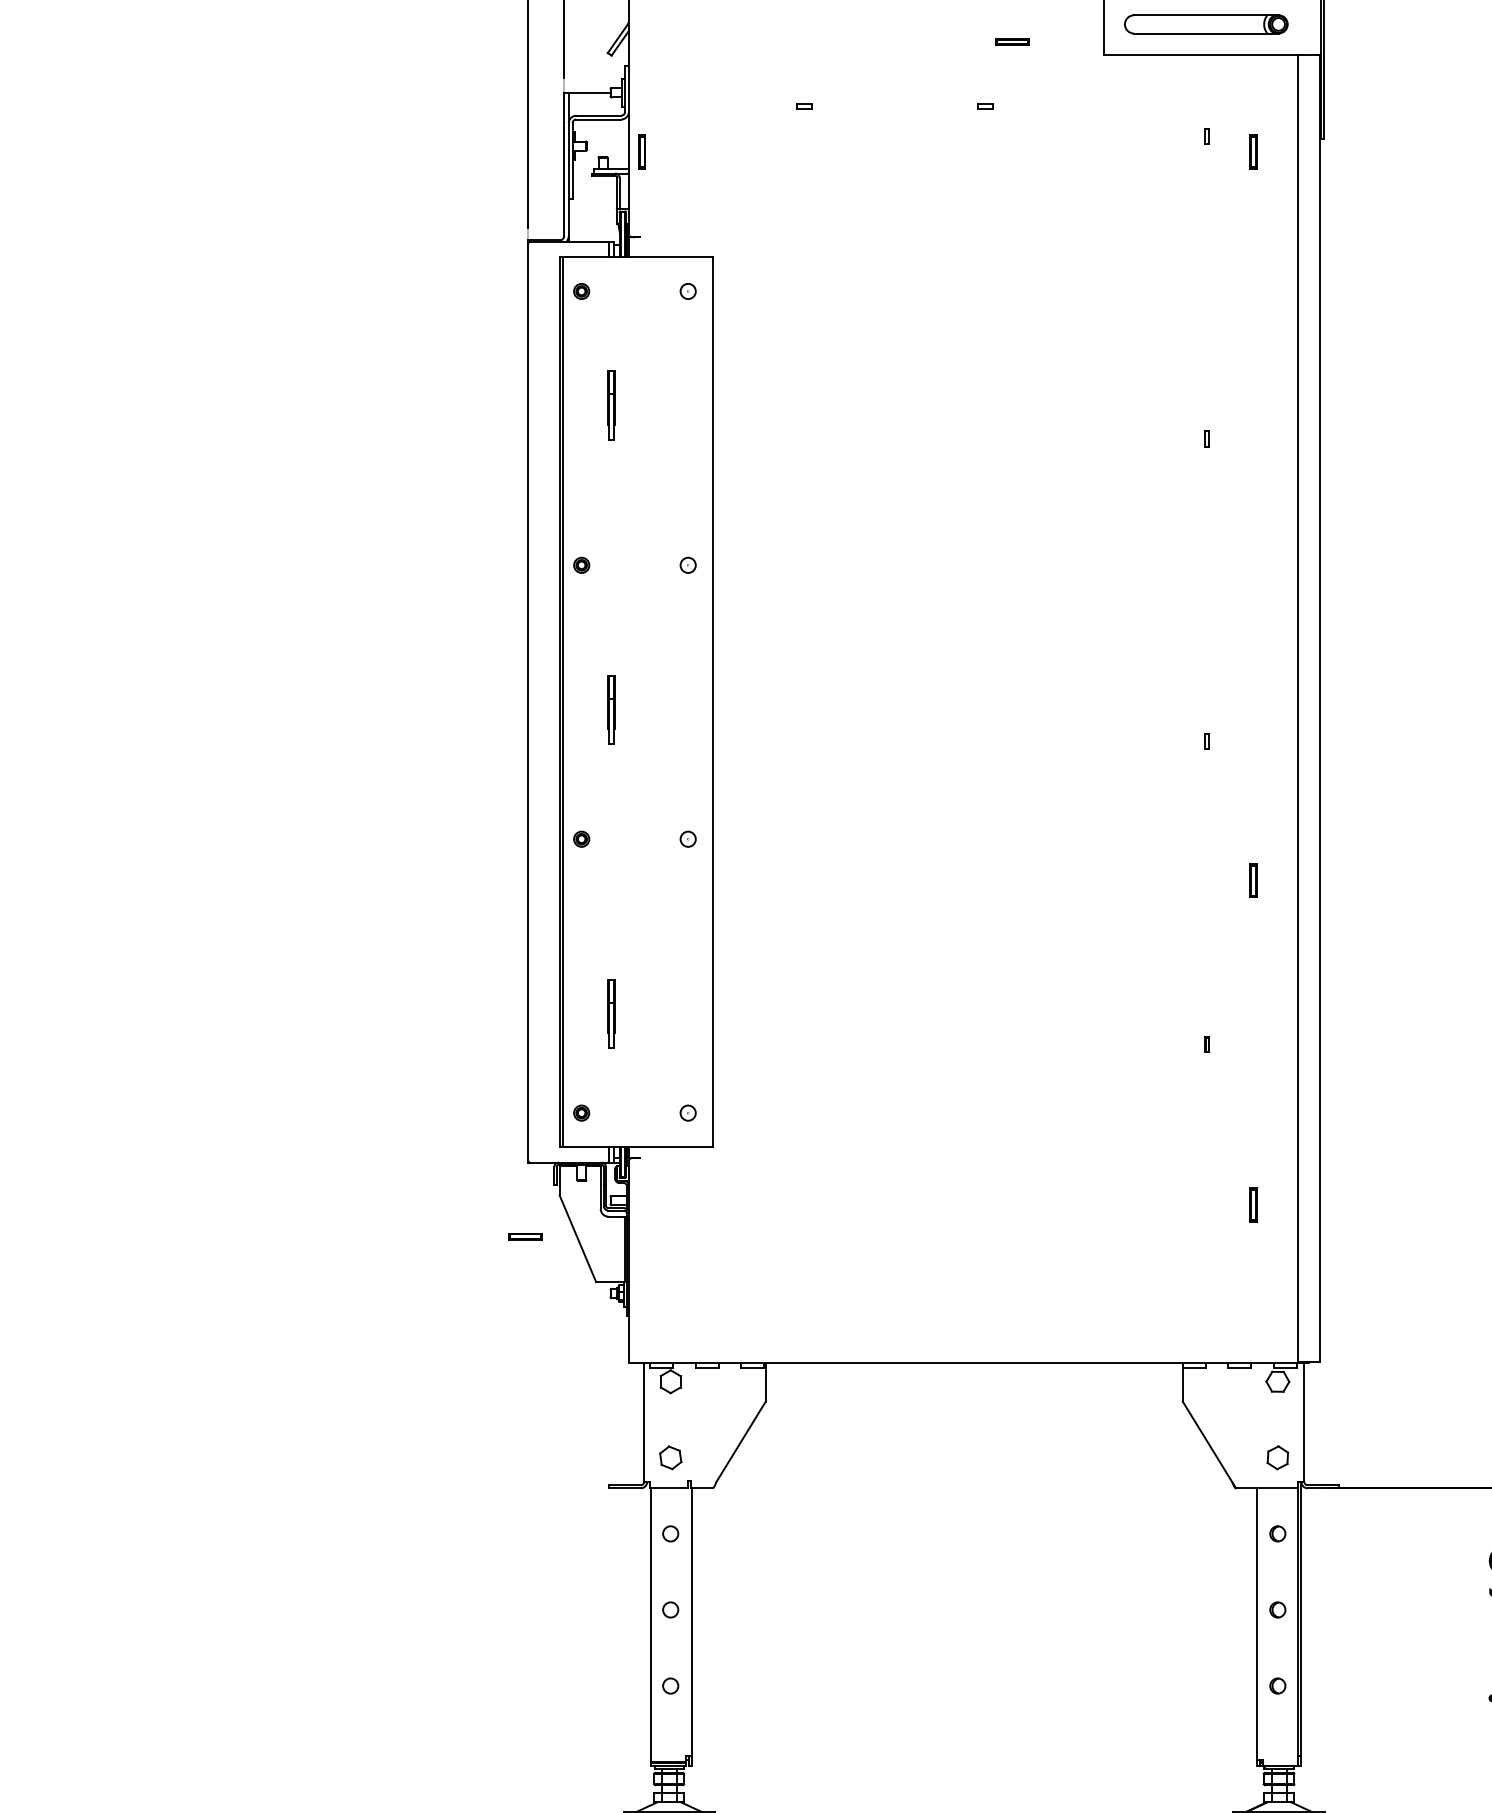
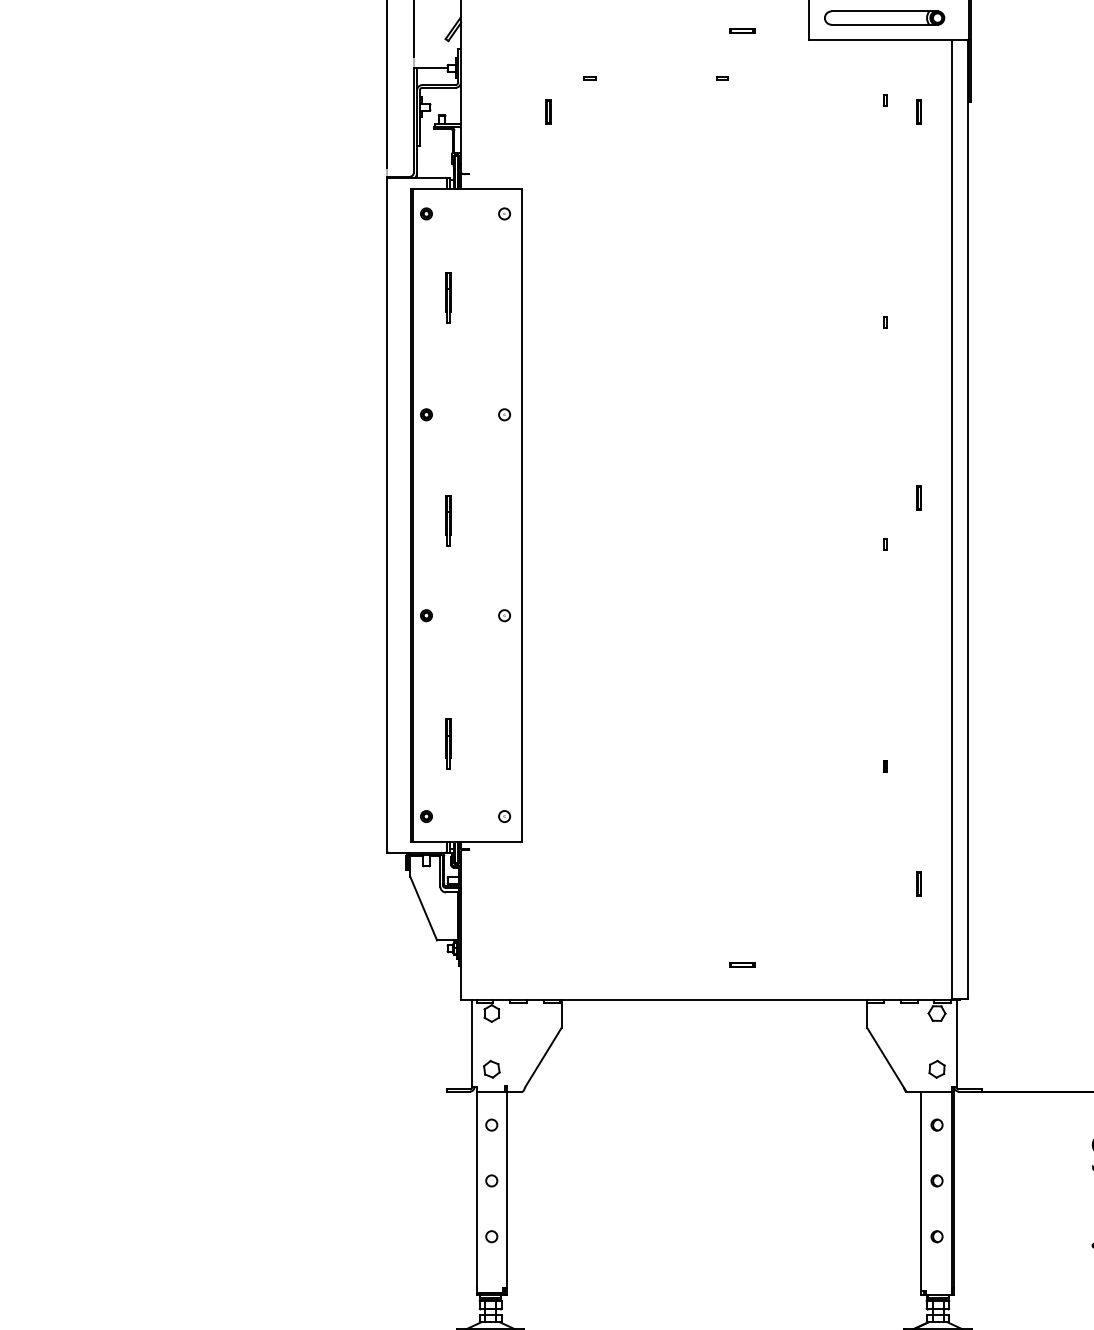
part: (641, 151) -> (548, 111), moved
part: (1253, 880) -> (919, 497), moved
part: (525, 1236) -> (742, 964), moved

